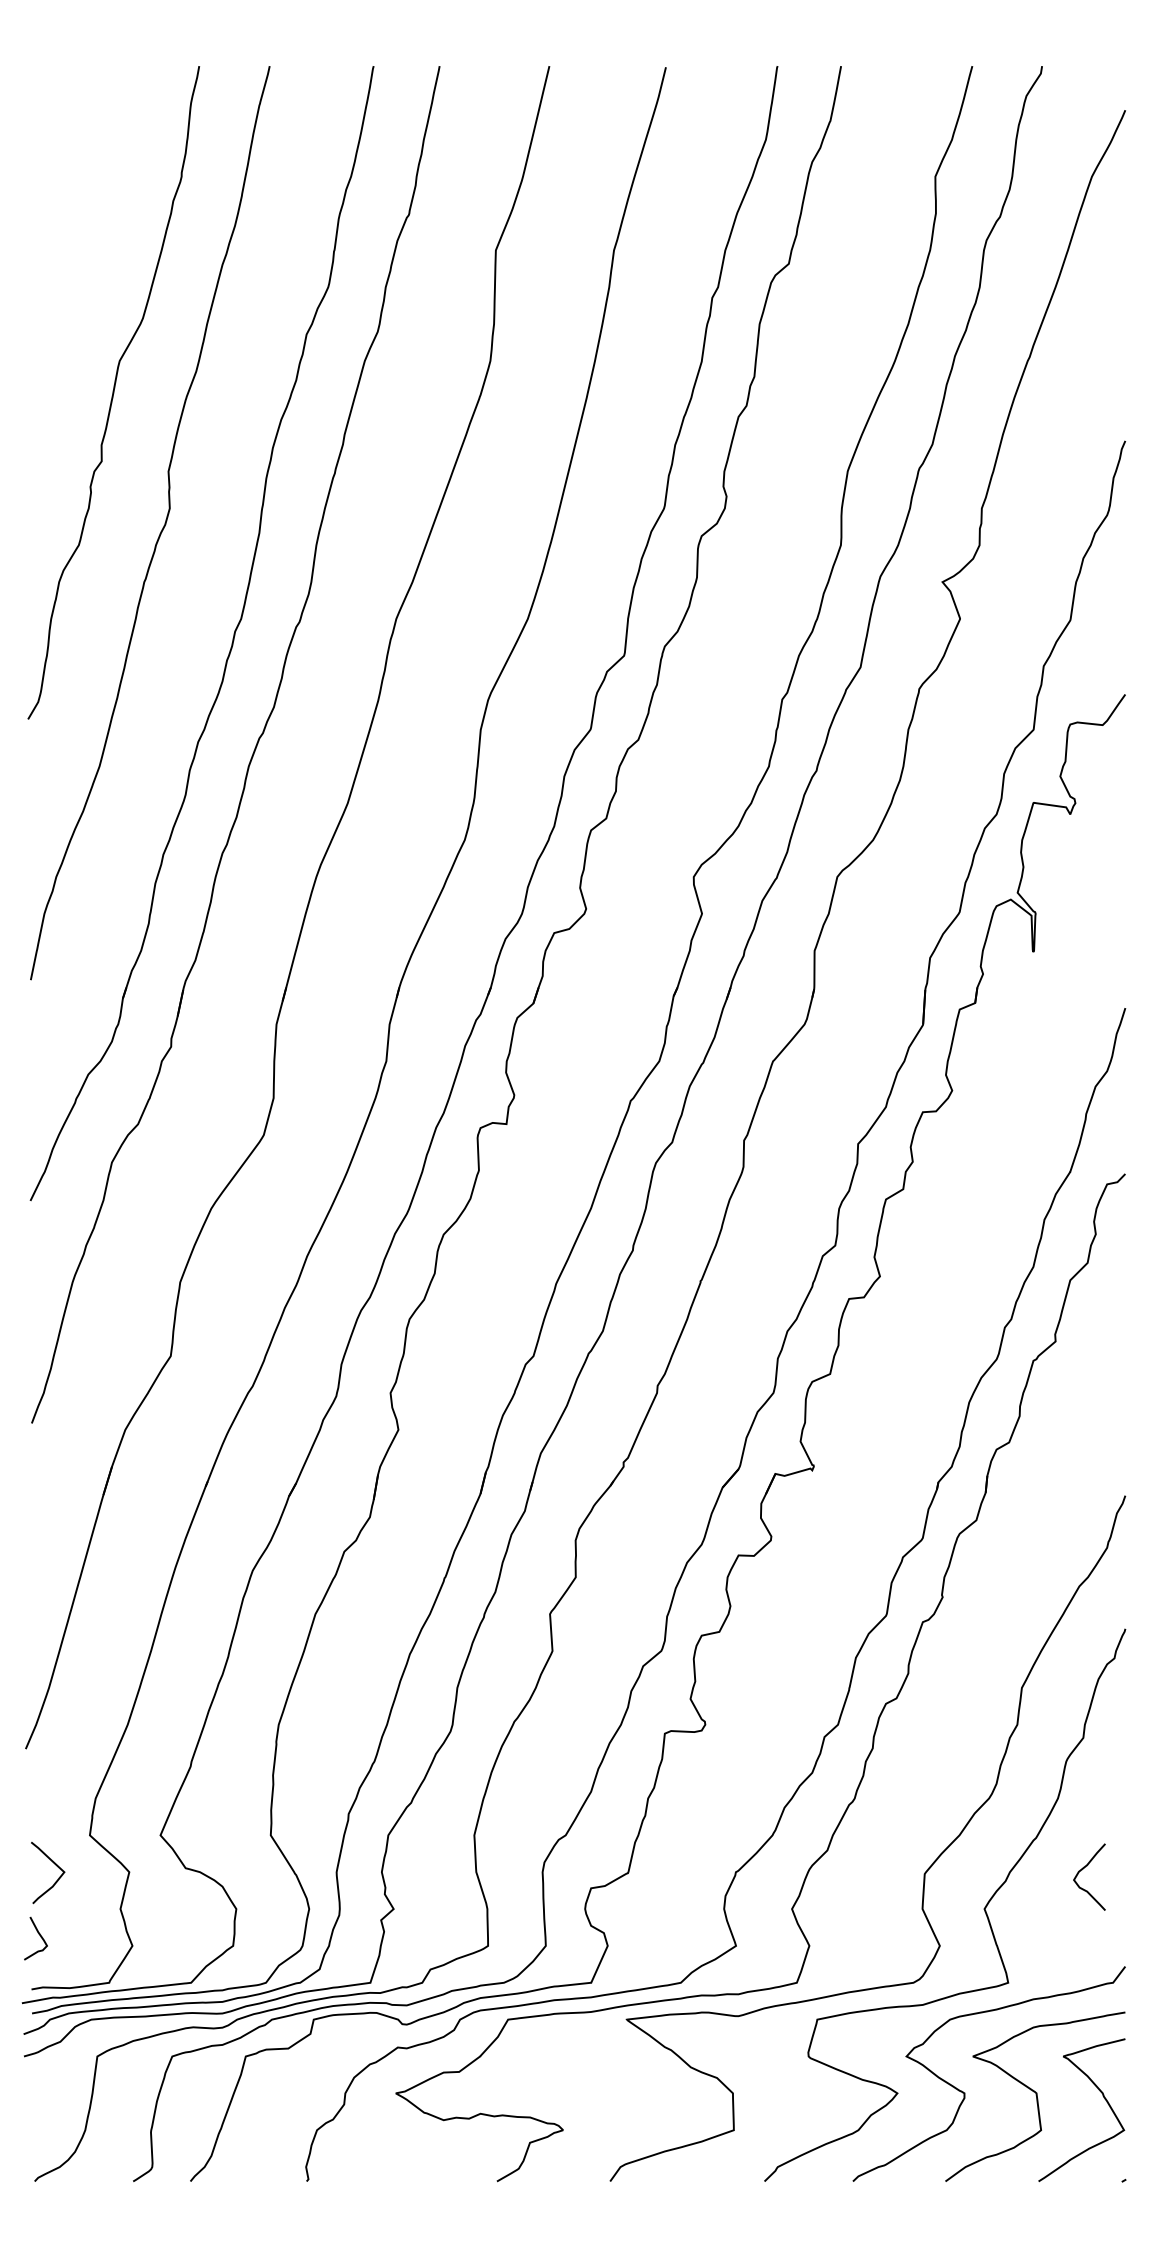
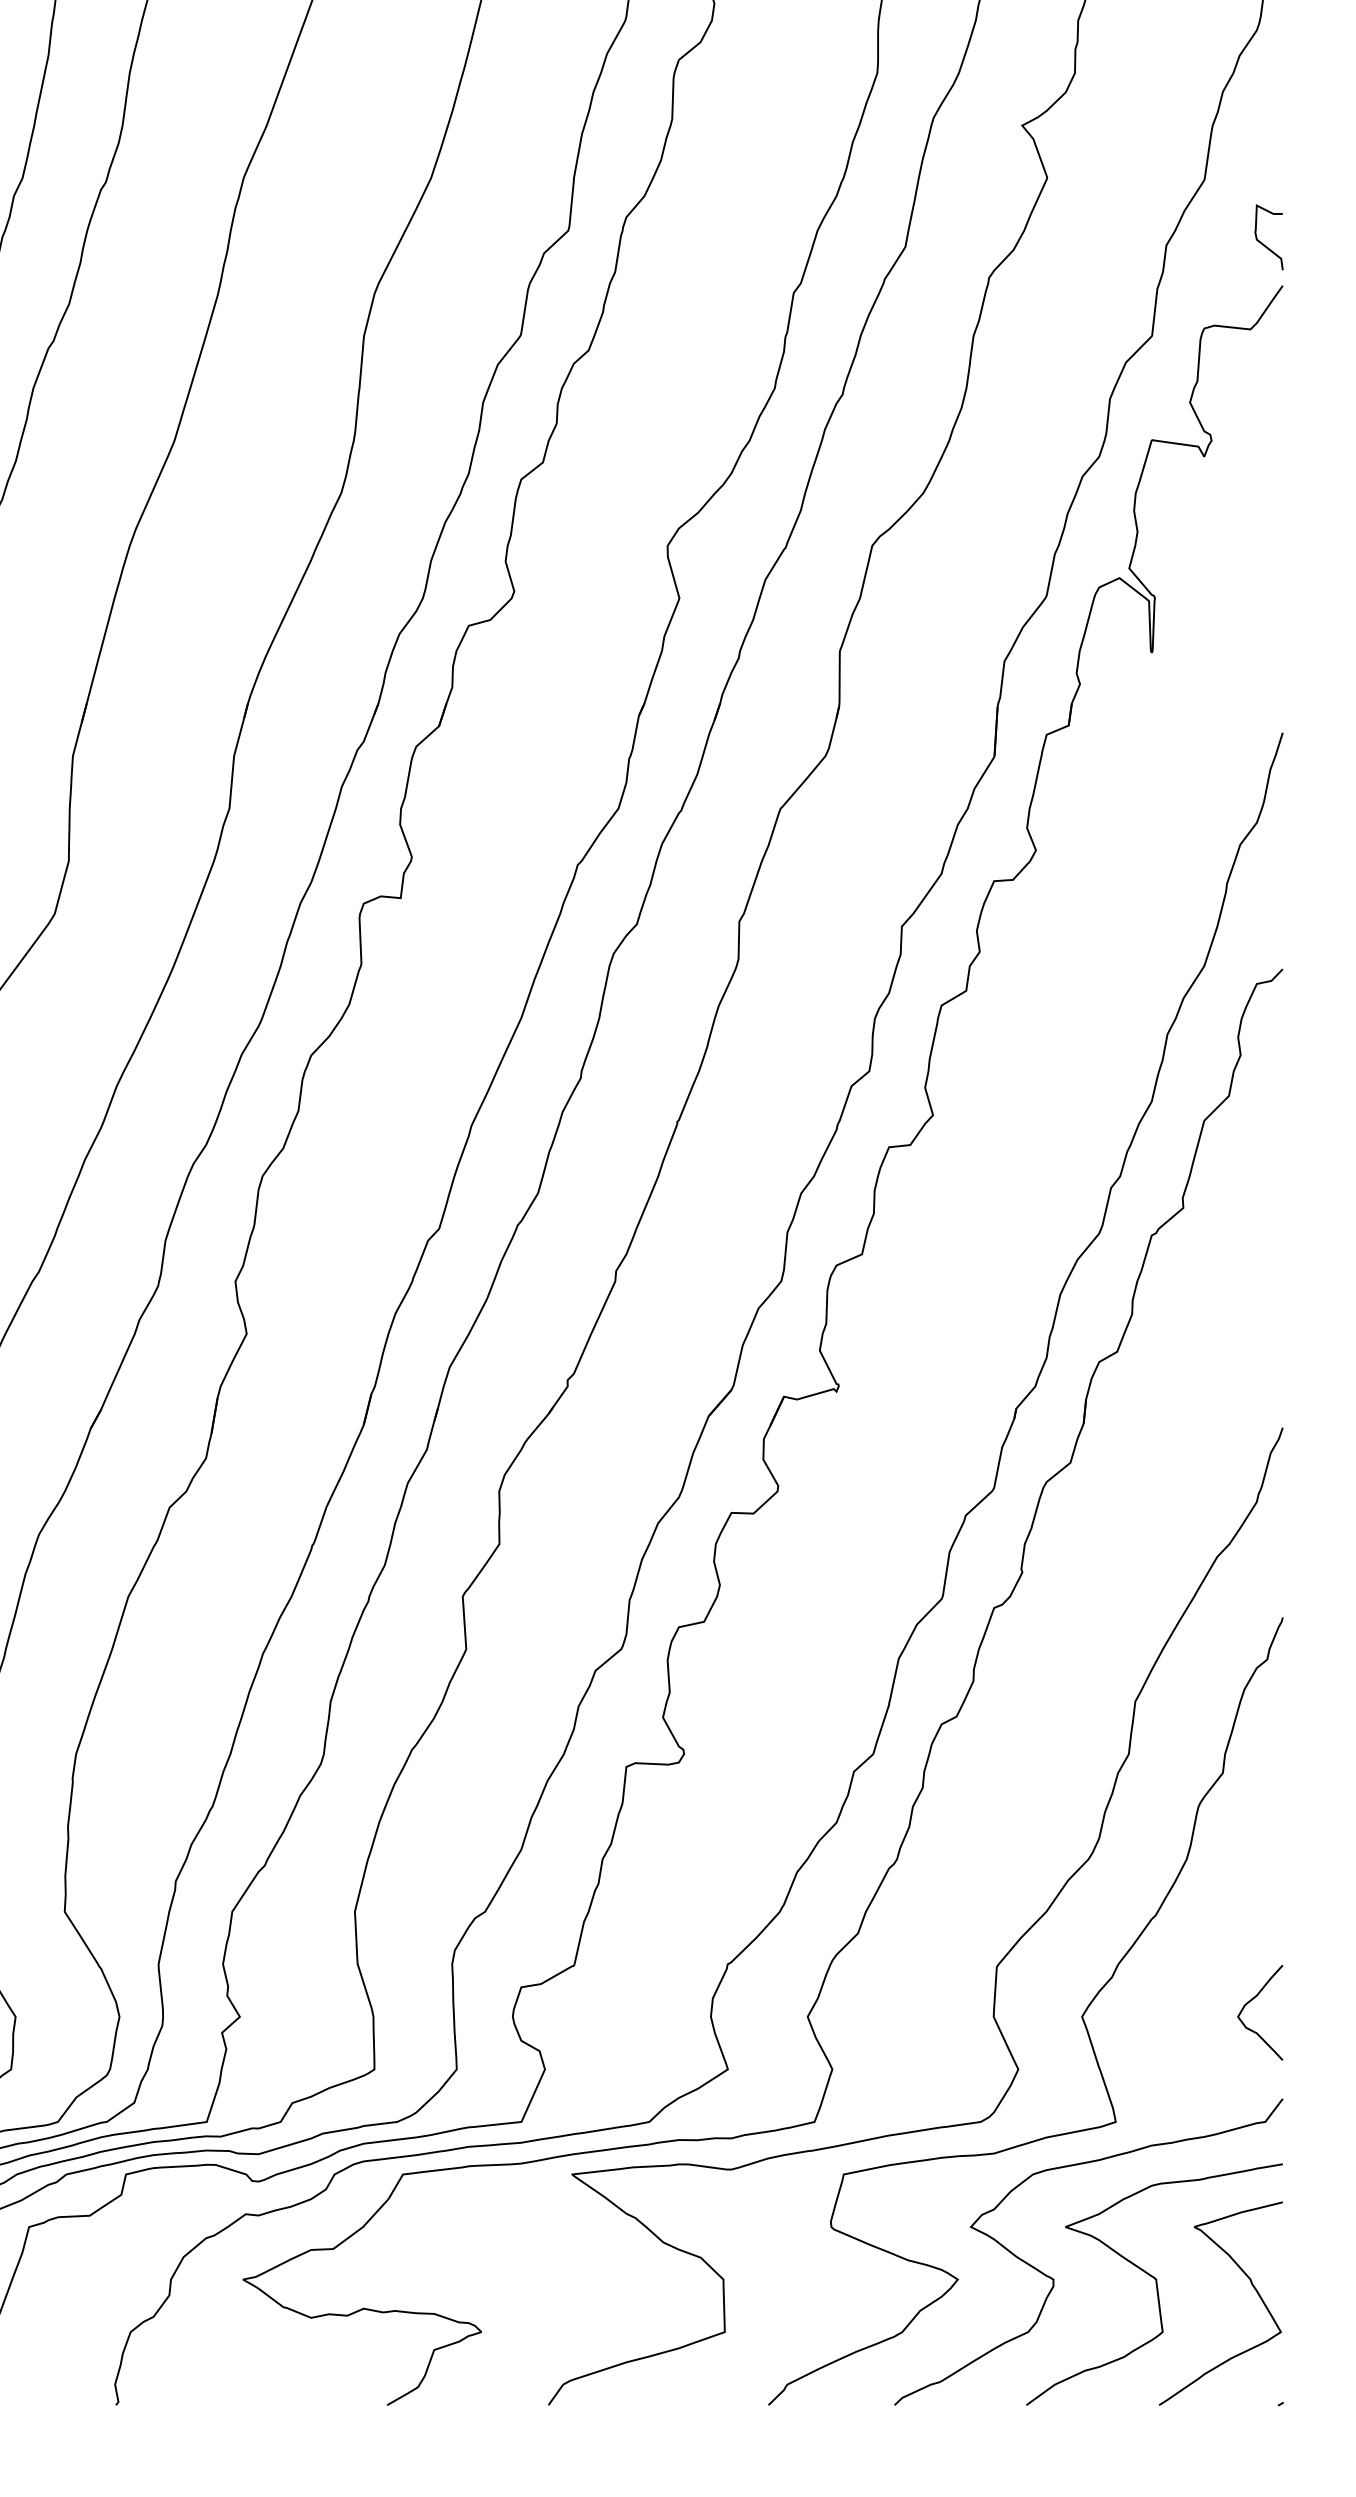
curve: (1113, 665) -> (1265, 244), added
curve: (1083, 1869) -> (1251, 2001), moved

